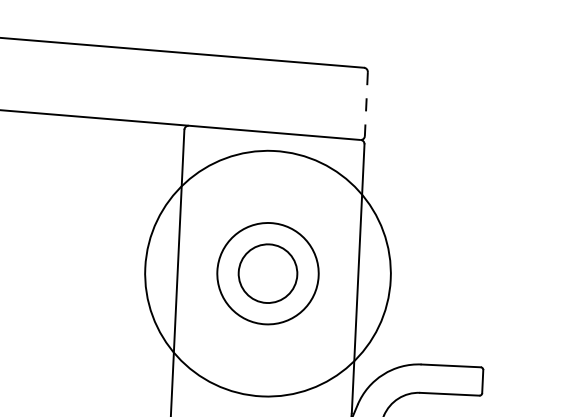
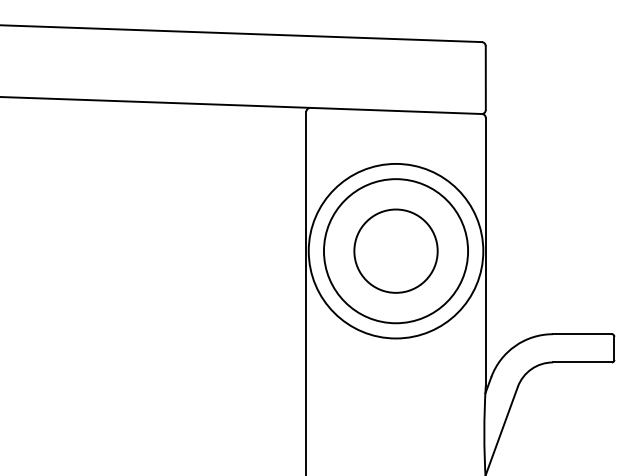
line: (366, 104) -> (485, 78), dashed -> solid
circle: (267, 272) -> (395, 250), size x0.71
circle: (267, 272) -> (395, 250), size x1.43
circle: (267, 273) -> (395, 251), size x1.43

